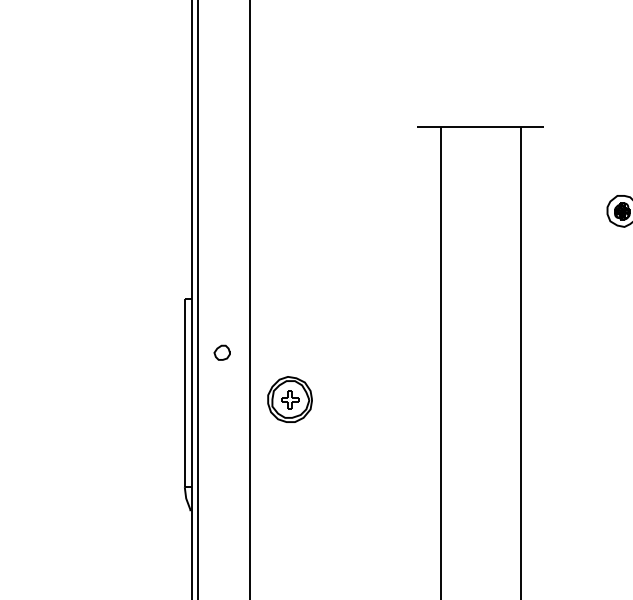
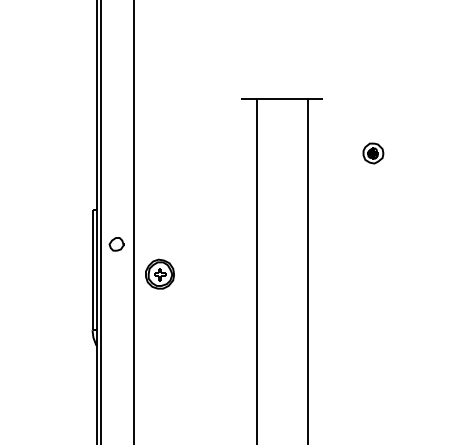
part: (222, 351) -> (116, 243), size x1.4

